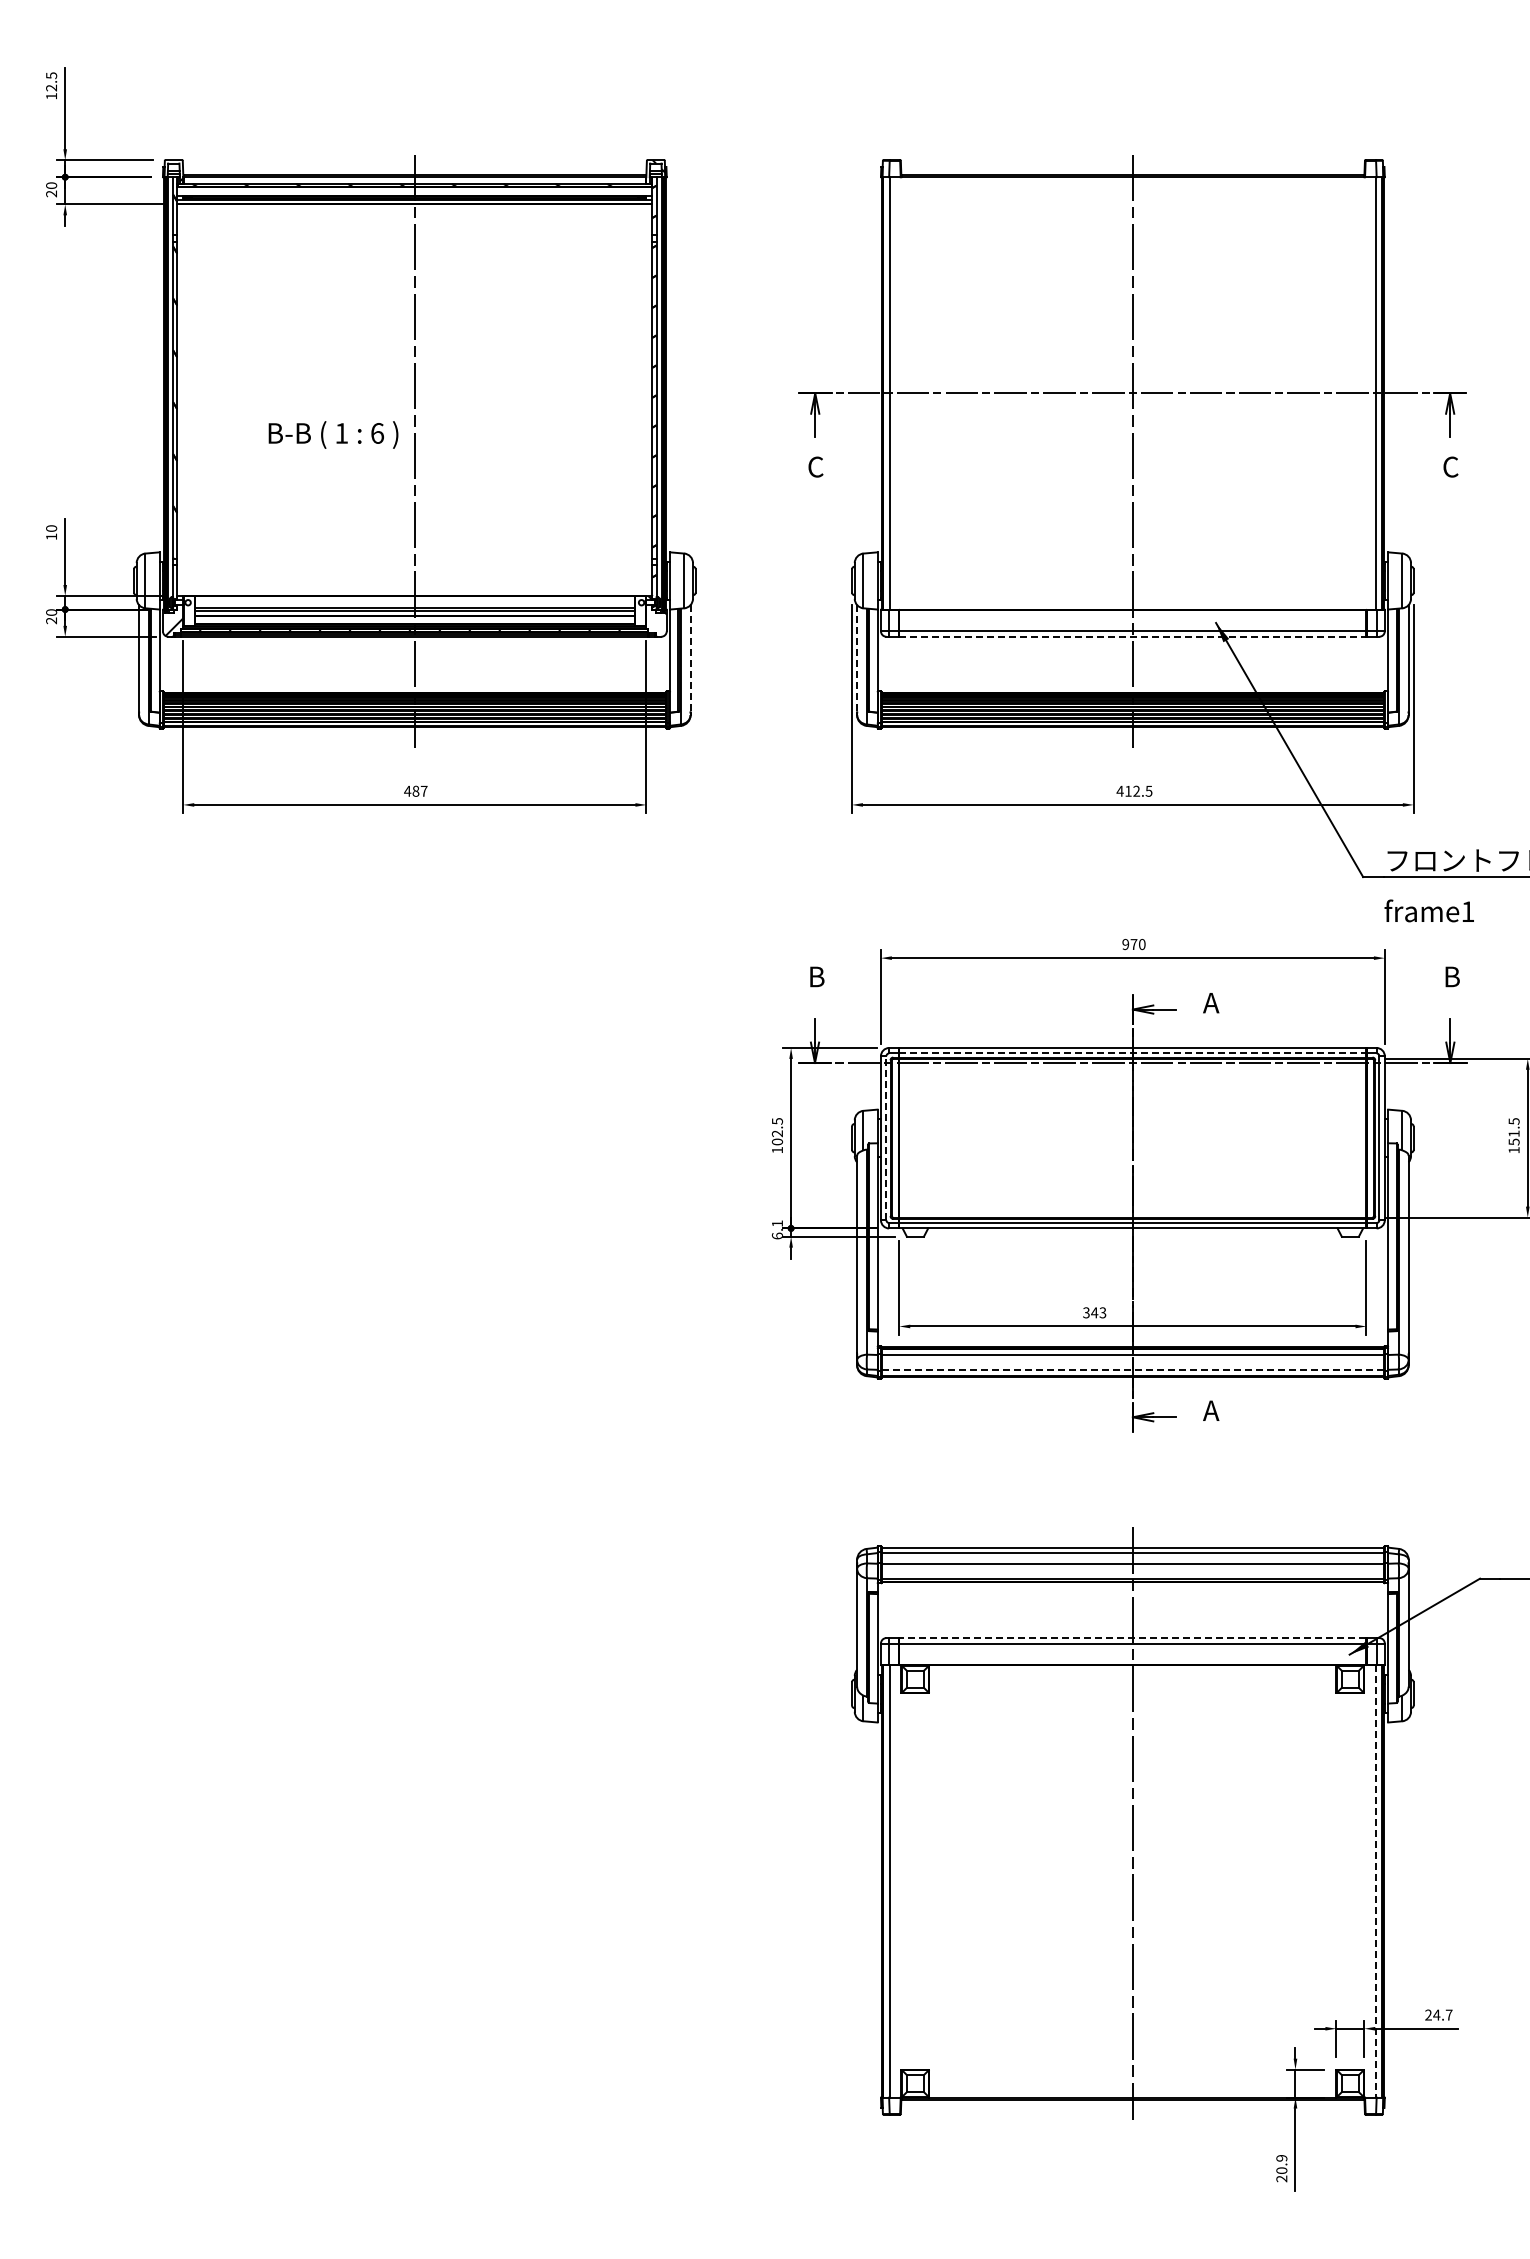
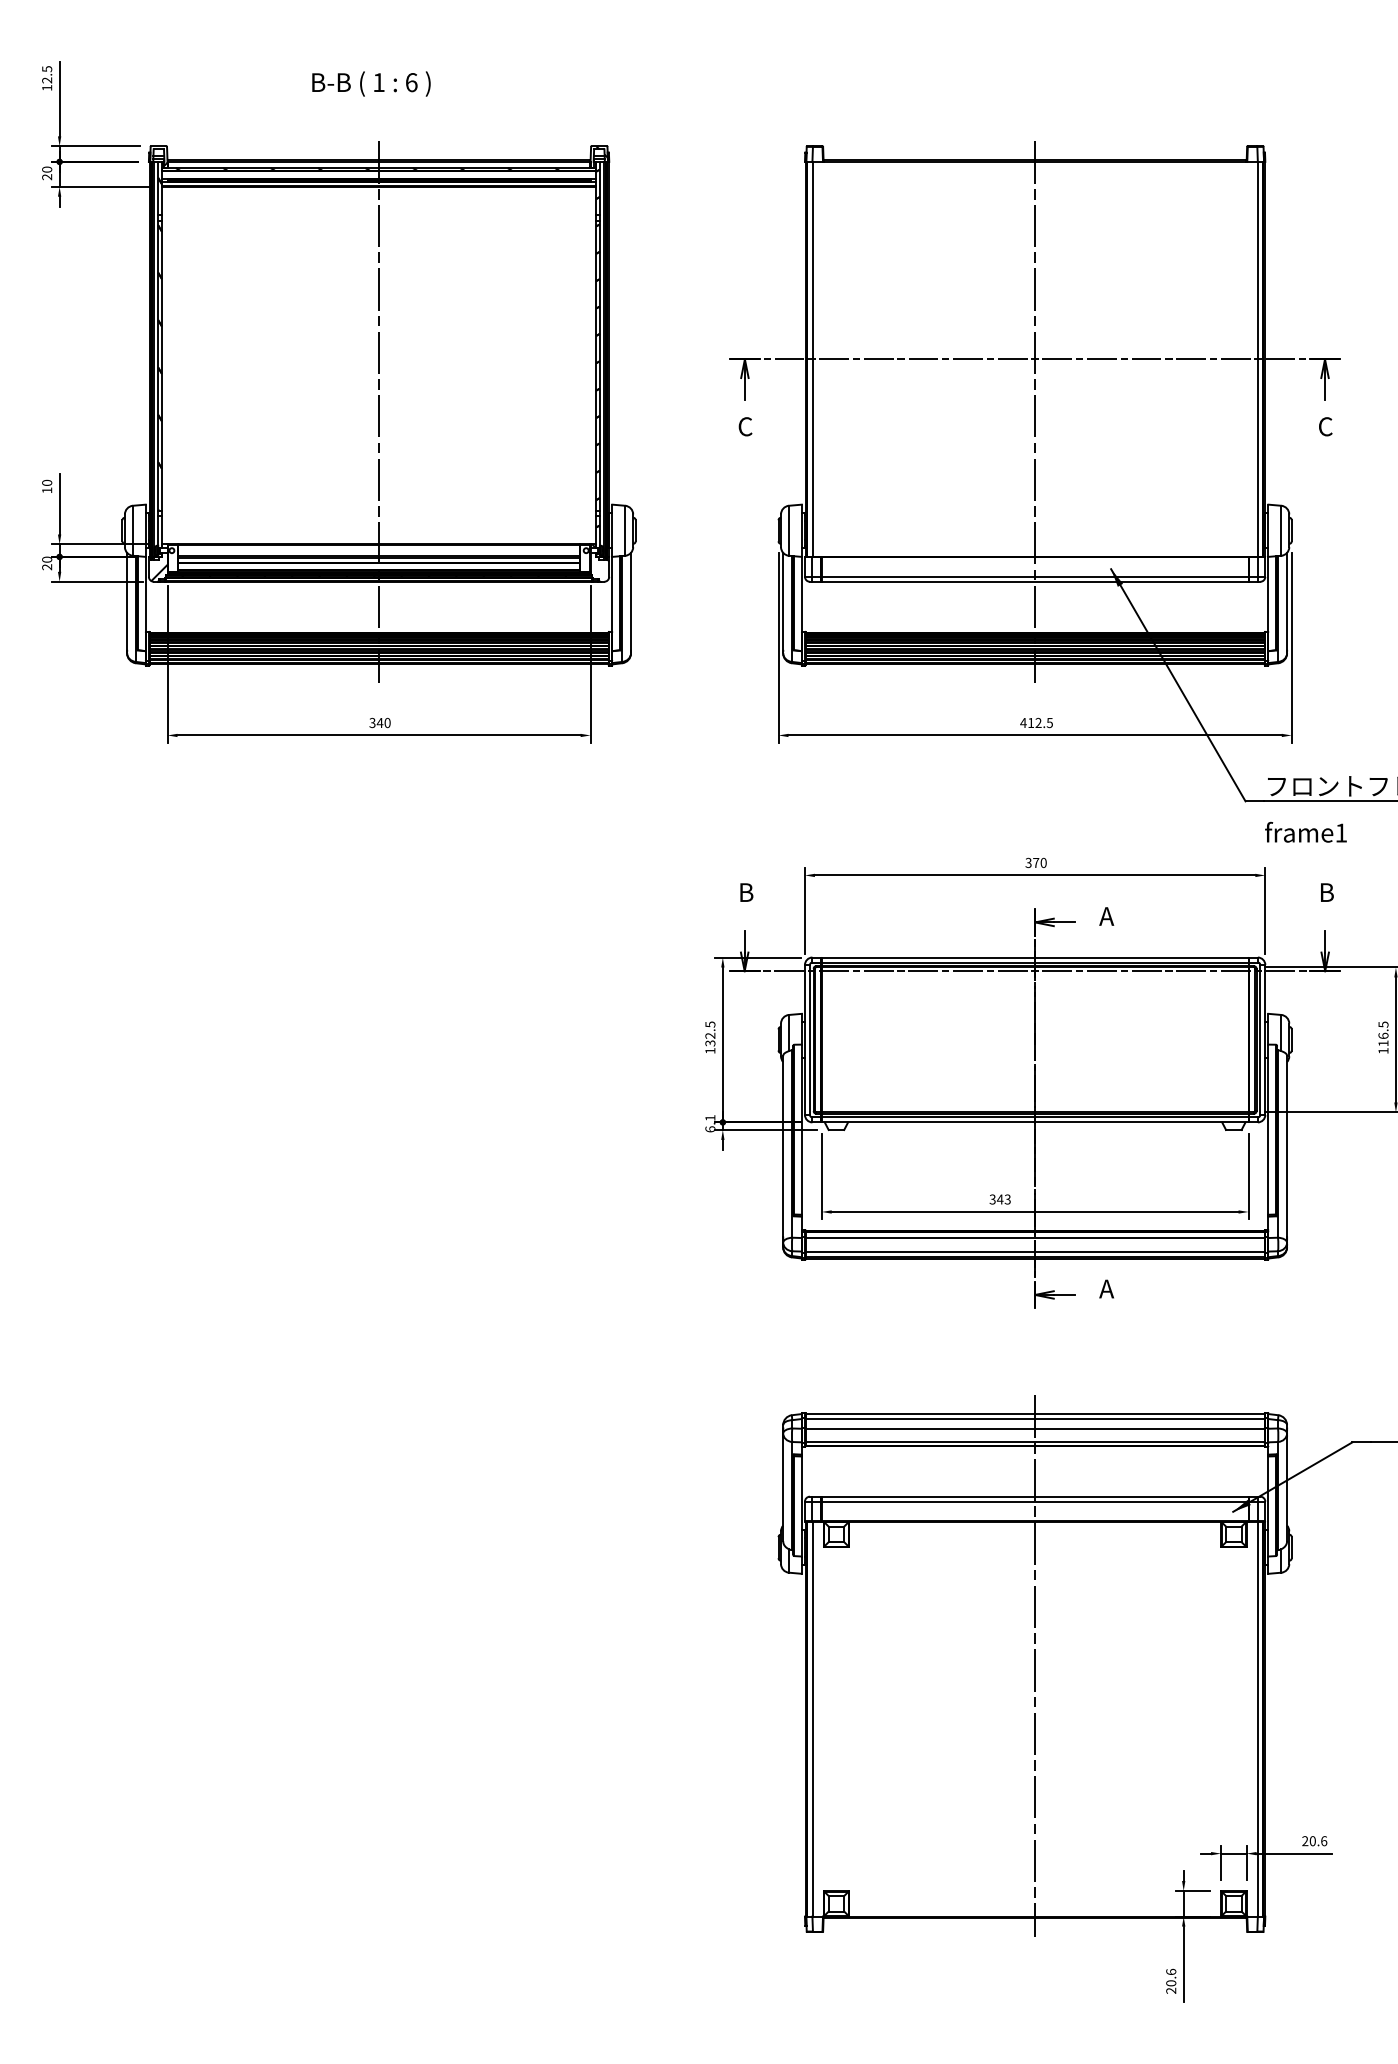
text: (333, 434) -> (371, 83), moved
line: (1132, 636) -> (1034, 581), dashed -> solid
line: (690, 657) -> (630, 600), dashed -> solid
line: (857, 658) -> (783, 601), dashed -> solid
text: (415, 790) -> (379, 722), 487 -> 340
text: (1125, 944) -> (1028, 862), 970 -> 370
line: (1132, 1053) -> (1034, 962), dashed -> solid
line: (886, 1137) -> (810, 1039), dashed -> solid
text: (1513, 1137) -> (1382, 1039), 151.5 -> 116.5
text: (777, 1141) -> (710, 1042), 102.5 -> 132.5
line: (1133, 1369) -> (1035, 1251), dashed -> solid
line: (1132, 1638) -> (1034, 1497), dashed -> solid
line: (1376, 1881) -> (1257, 1719), dashed -> solid
text: (1442, 2014) -> (1318, 1840), 24.7 -> 20.6
text: (1281, 2157) -> (1170, 1971), 20.9 -> 20.6

